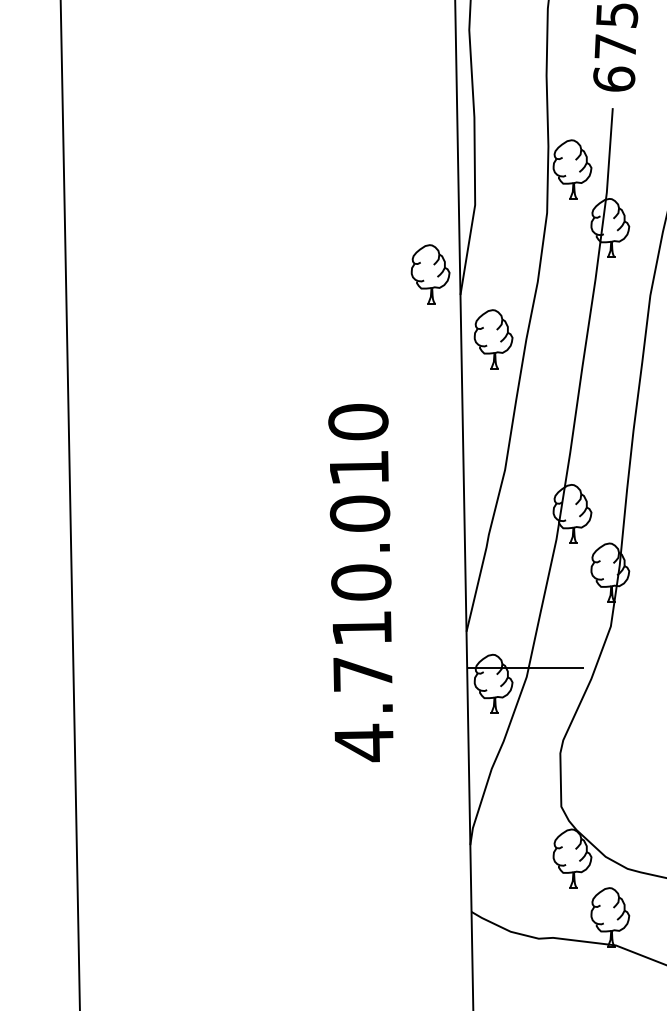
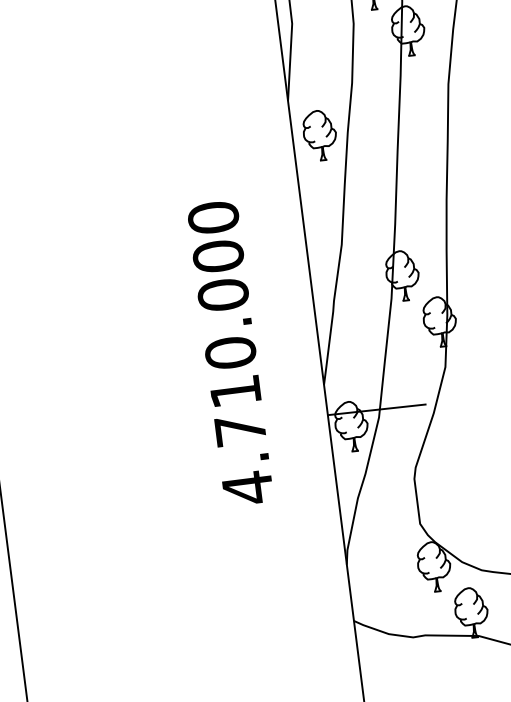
part: (430, 274) -> (260, 86), removed
text: (359, 467) -> (218, 256), 4.710.010 -> 4.710.000

